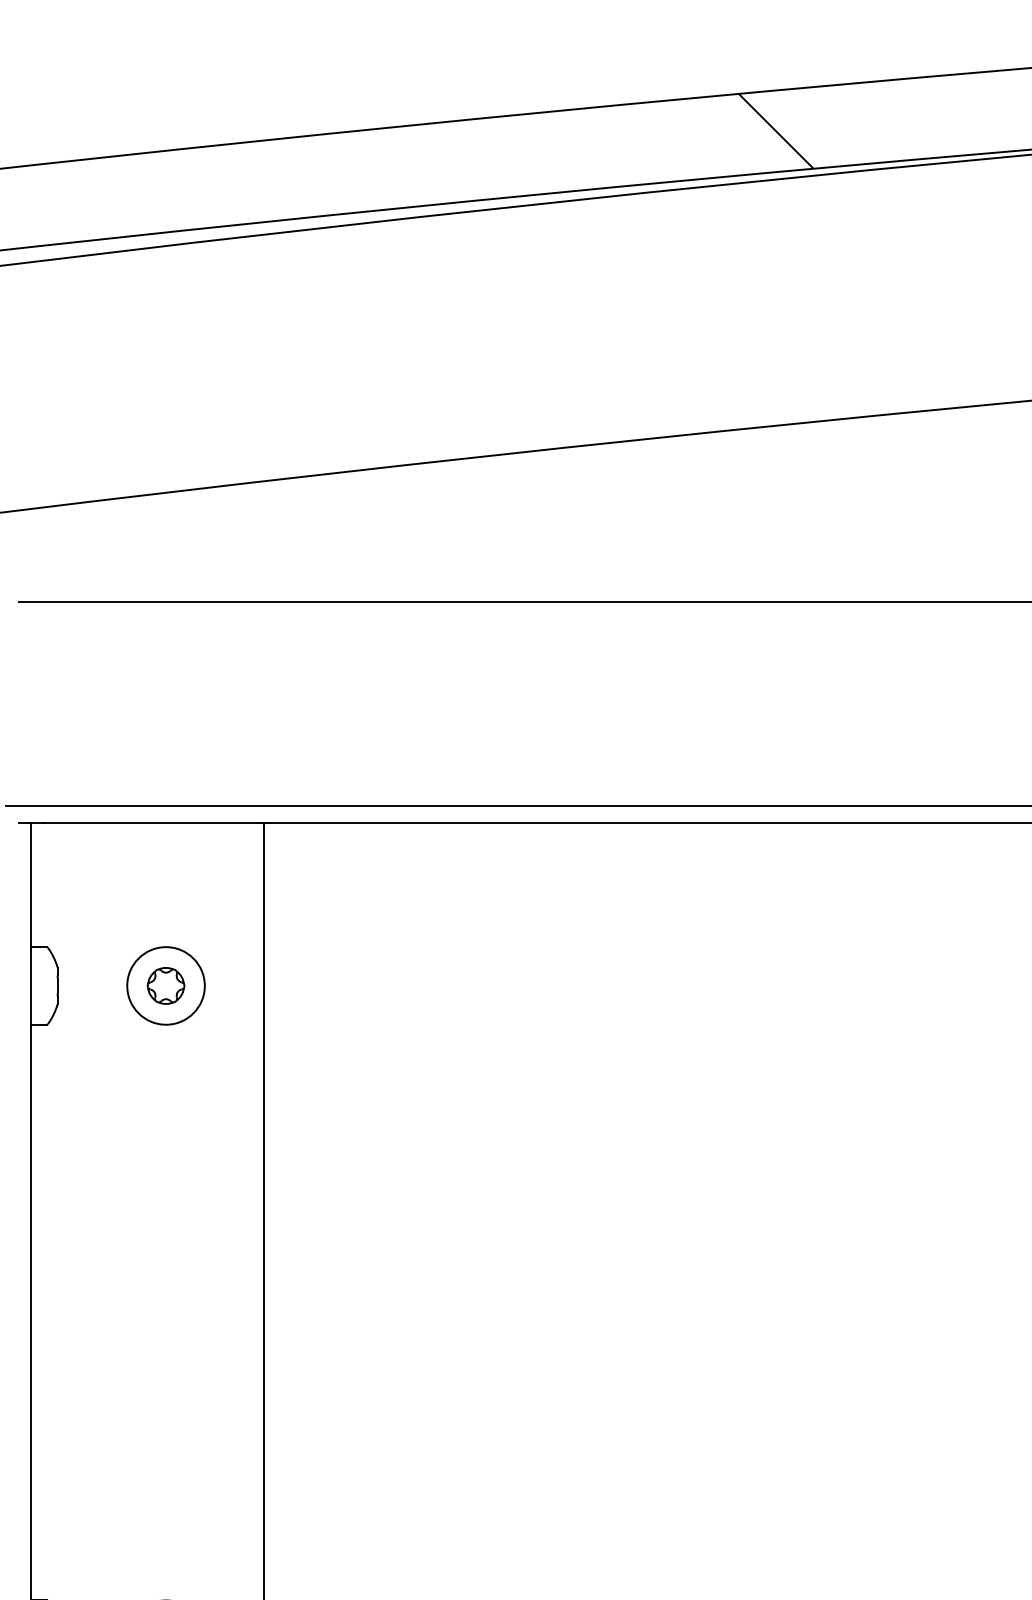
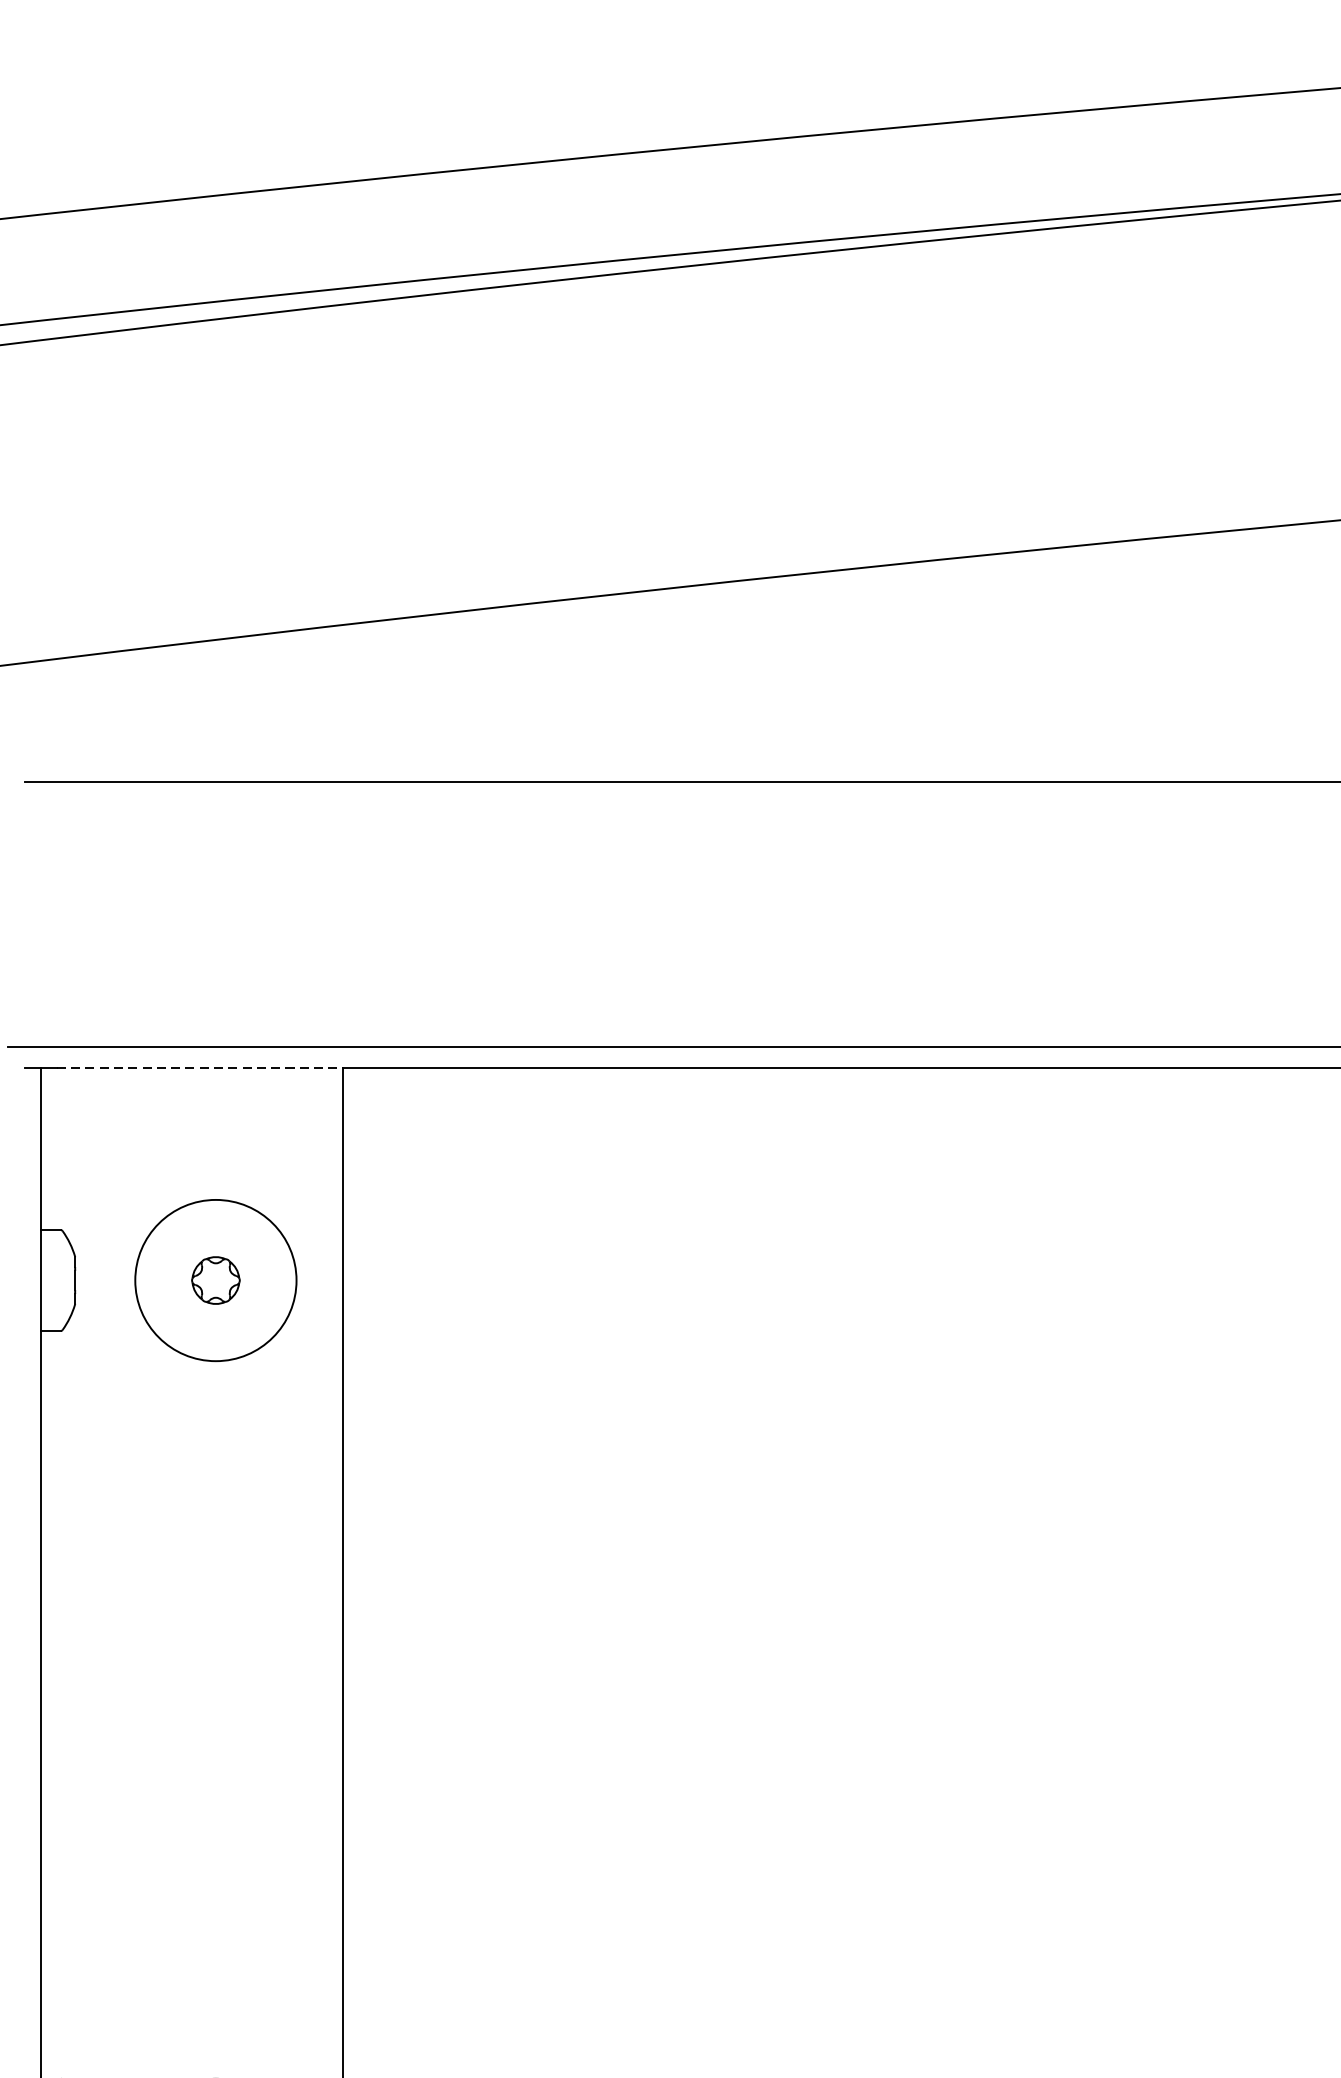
hatch: (775, 130) -> (1007, 169), removed
line: (154, 822) -> (200, 1068), solid -> dashed
circle: (165, 985) -> (215, 1279), size x1.6

